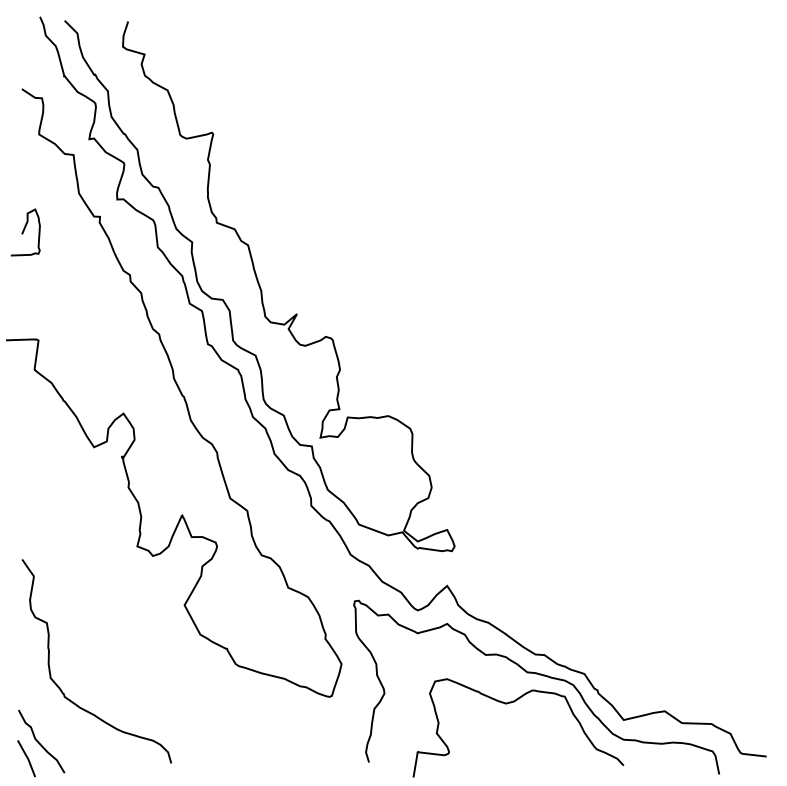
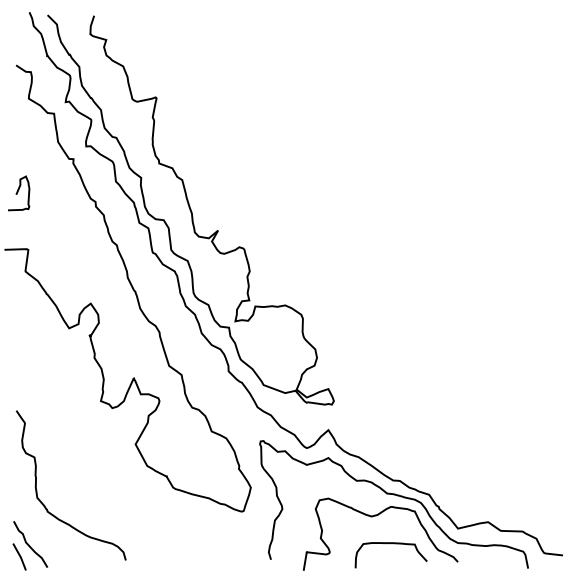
curve: (24, 231) -> (18, 192), moved
curve: (532, 740) -> (391, 543), added

